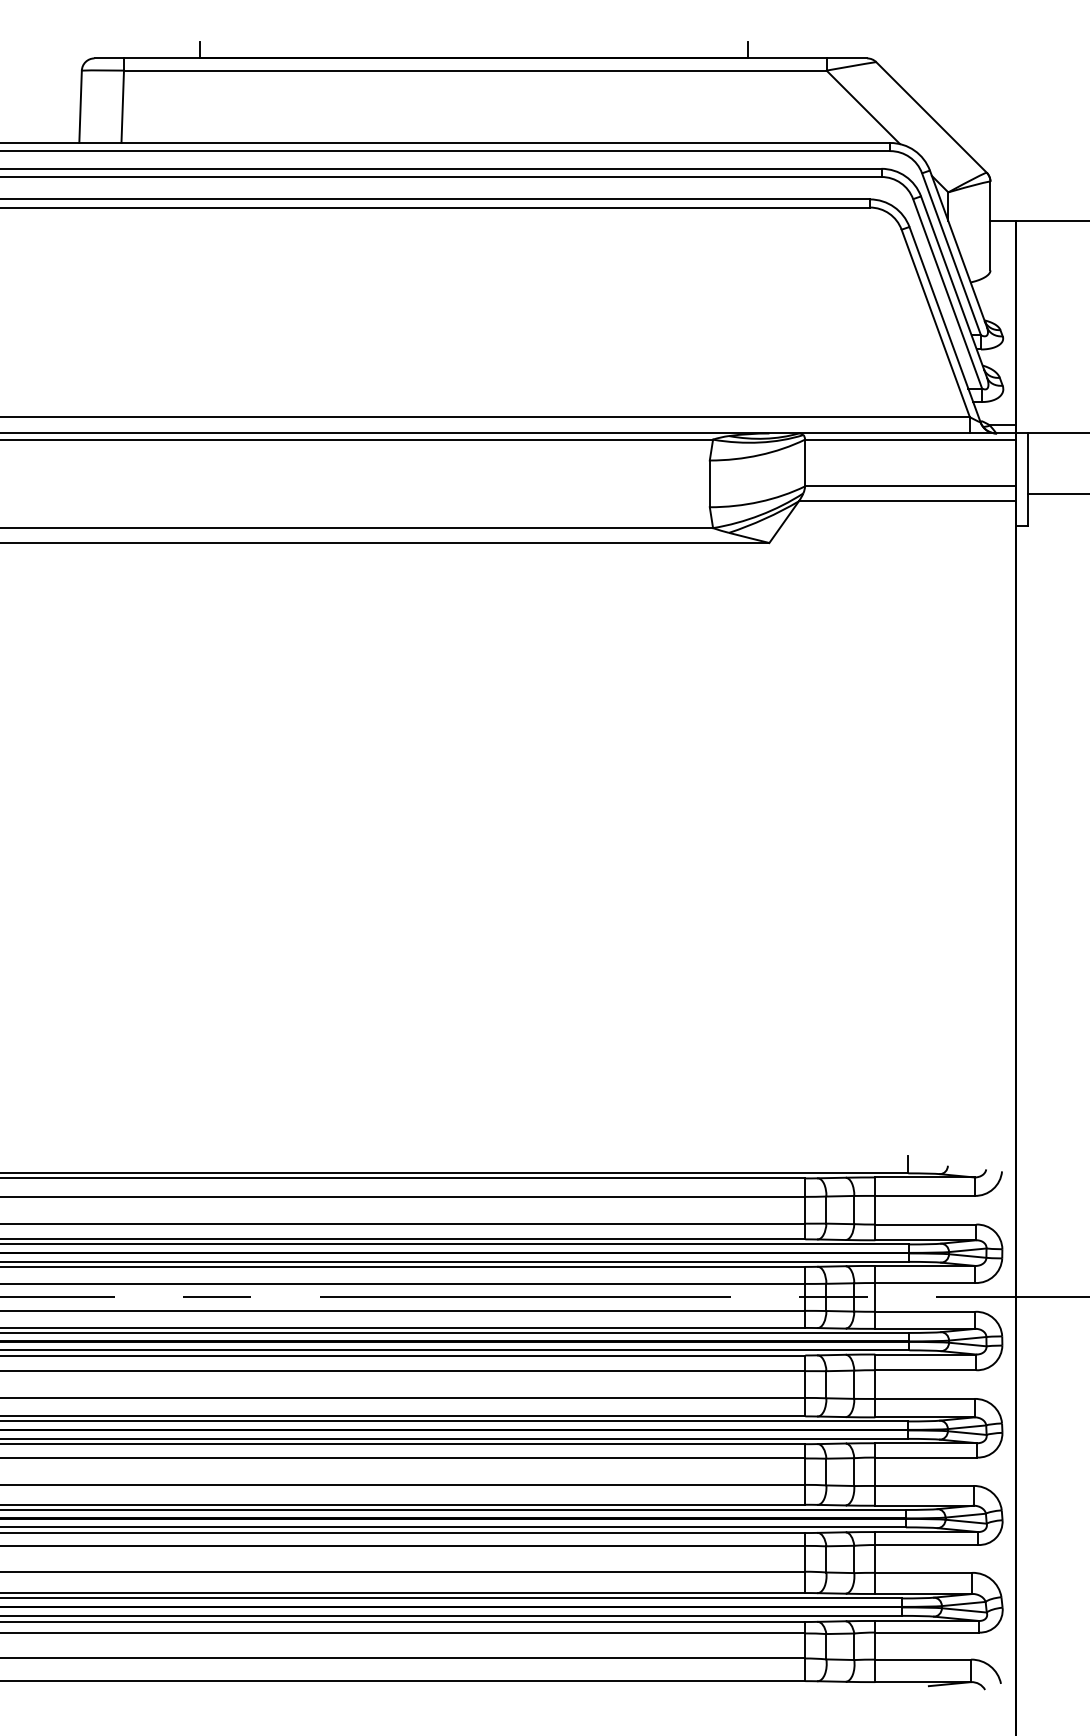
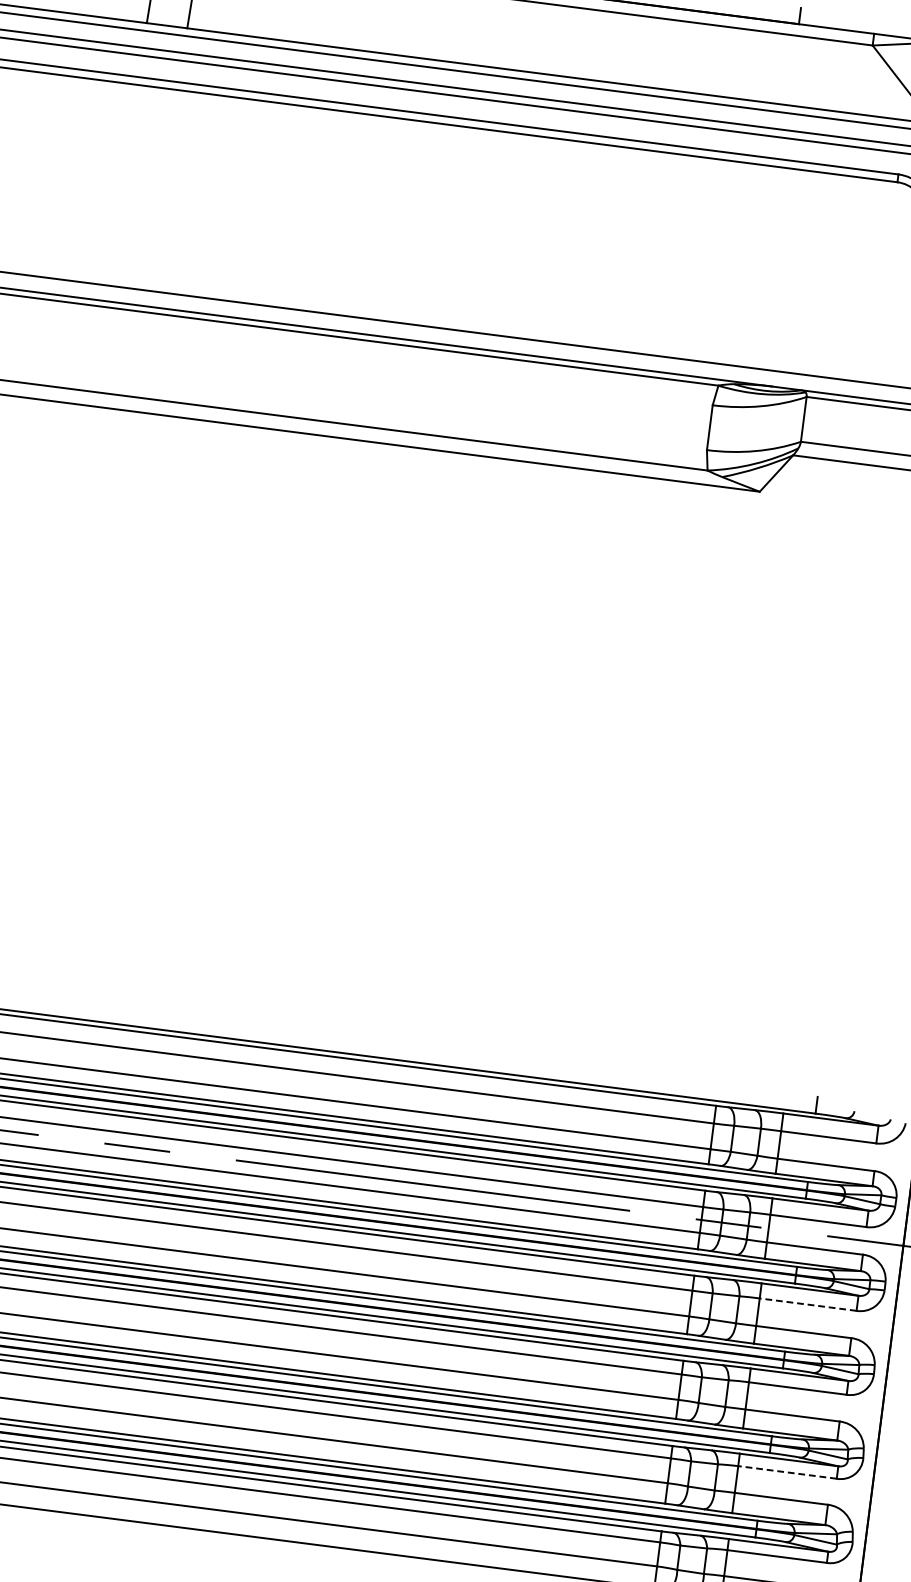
line: (925, 1370) -> (807, 1304), solid -> dashed
line: (926, 1544) -> (787, 1471), solid -> dashed

